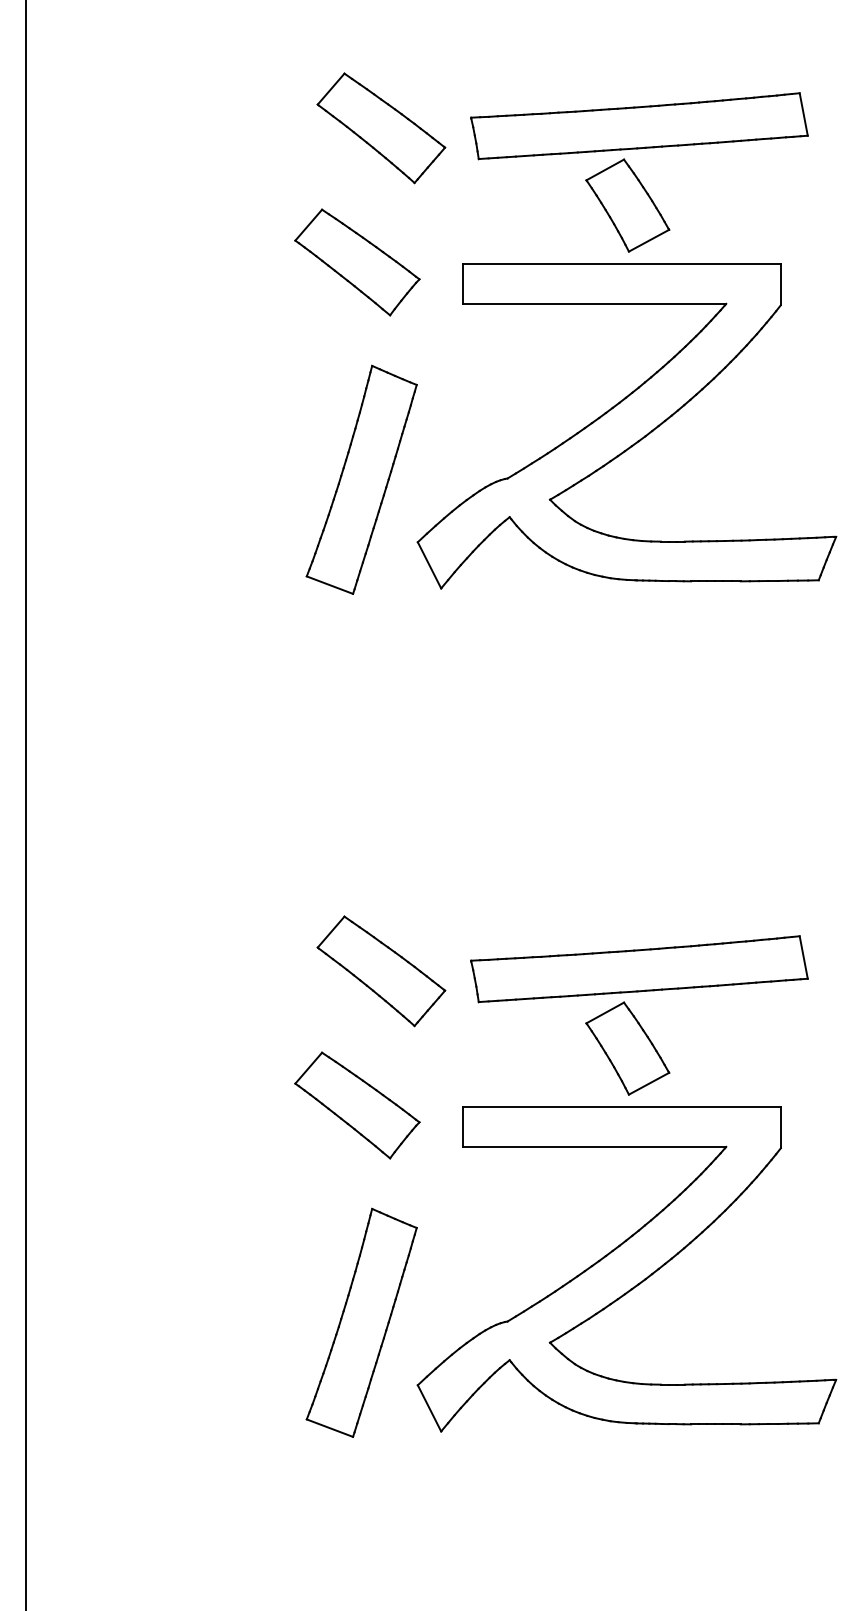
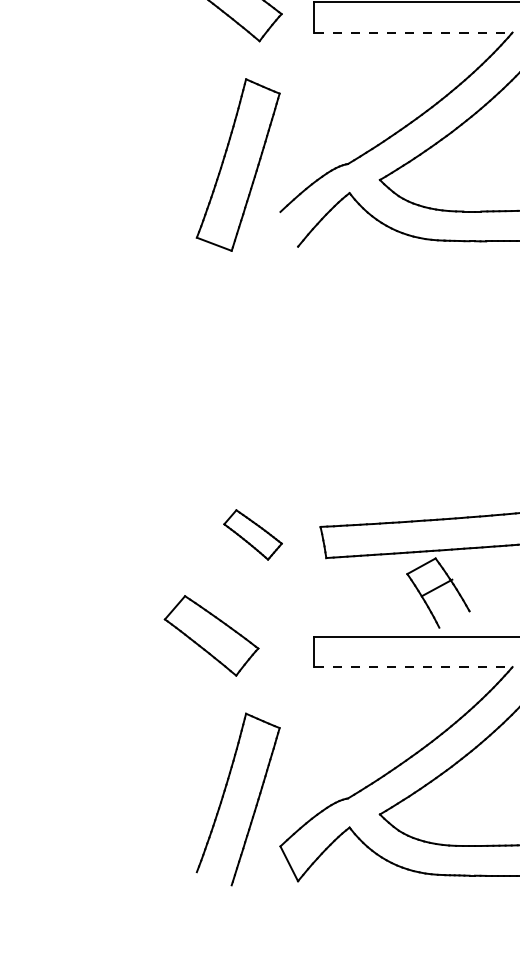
line: (594, 303) -> (413, 32), solid -> dashed
line: (429, 565) -> (289, 229), removed
part: (381, 971) -> (253, 535), size x0.6
line: (648, 1083) -> (436, 587), moved
part: (357, 1105) -> (211, 635), moved
line: (594, 1146) -> (413, 666), solid -> dashed
line: (329, 1427) -> (213, 878), removed

